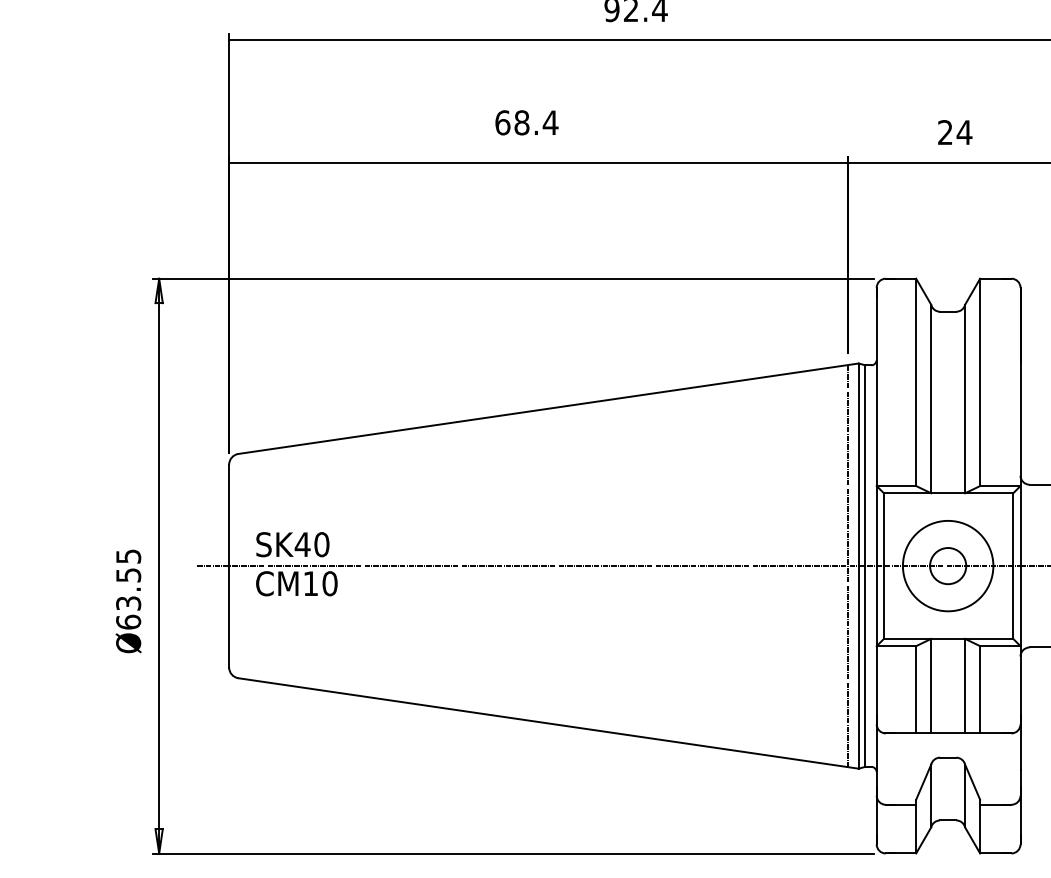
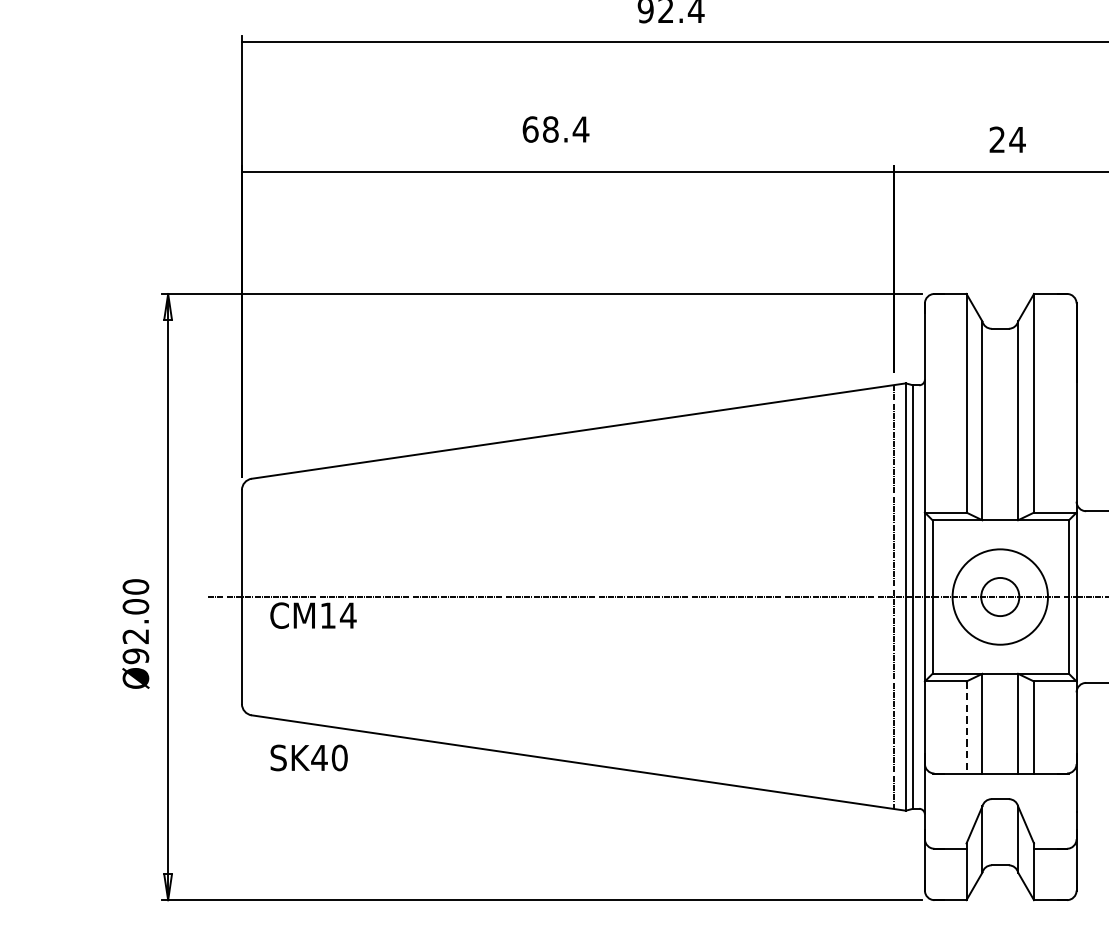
text: (292, 544) -> (308, 757), moved
text: (329, 583) -> (347, 615), CM10 -> CM14
text: (128, 589) -> (135, 621), Ø63.55 -> Ø92.00
line: (916, 689) -> (966, 727), solid -> dashed

